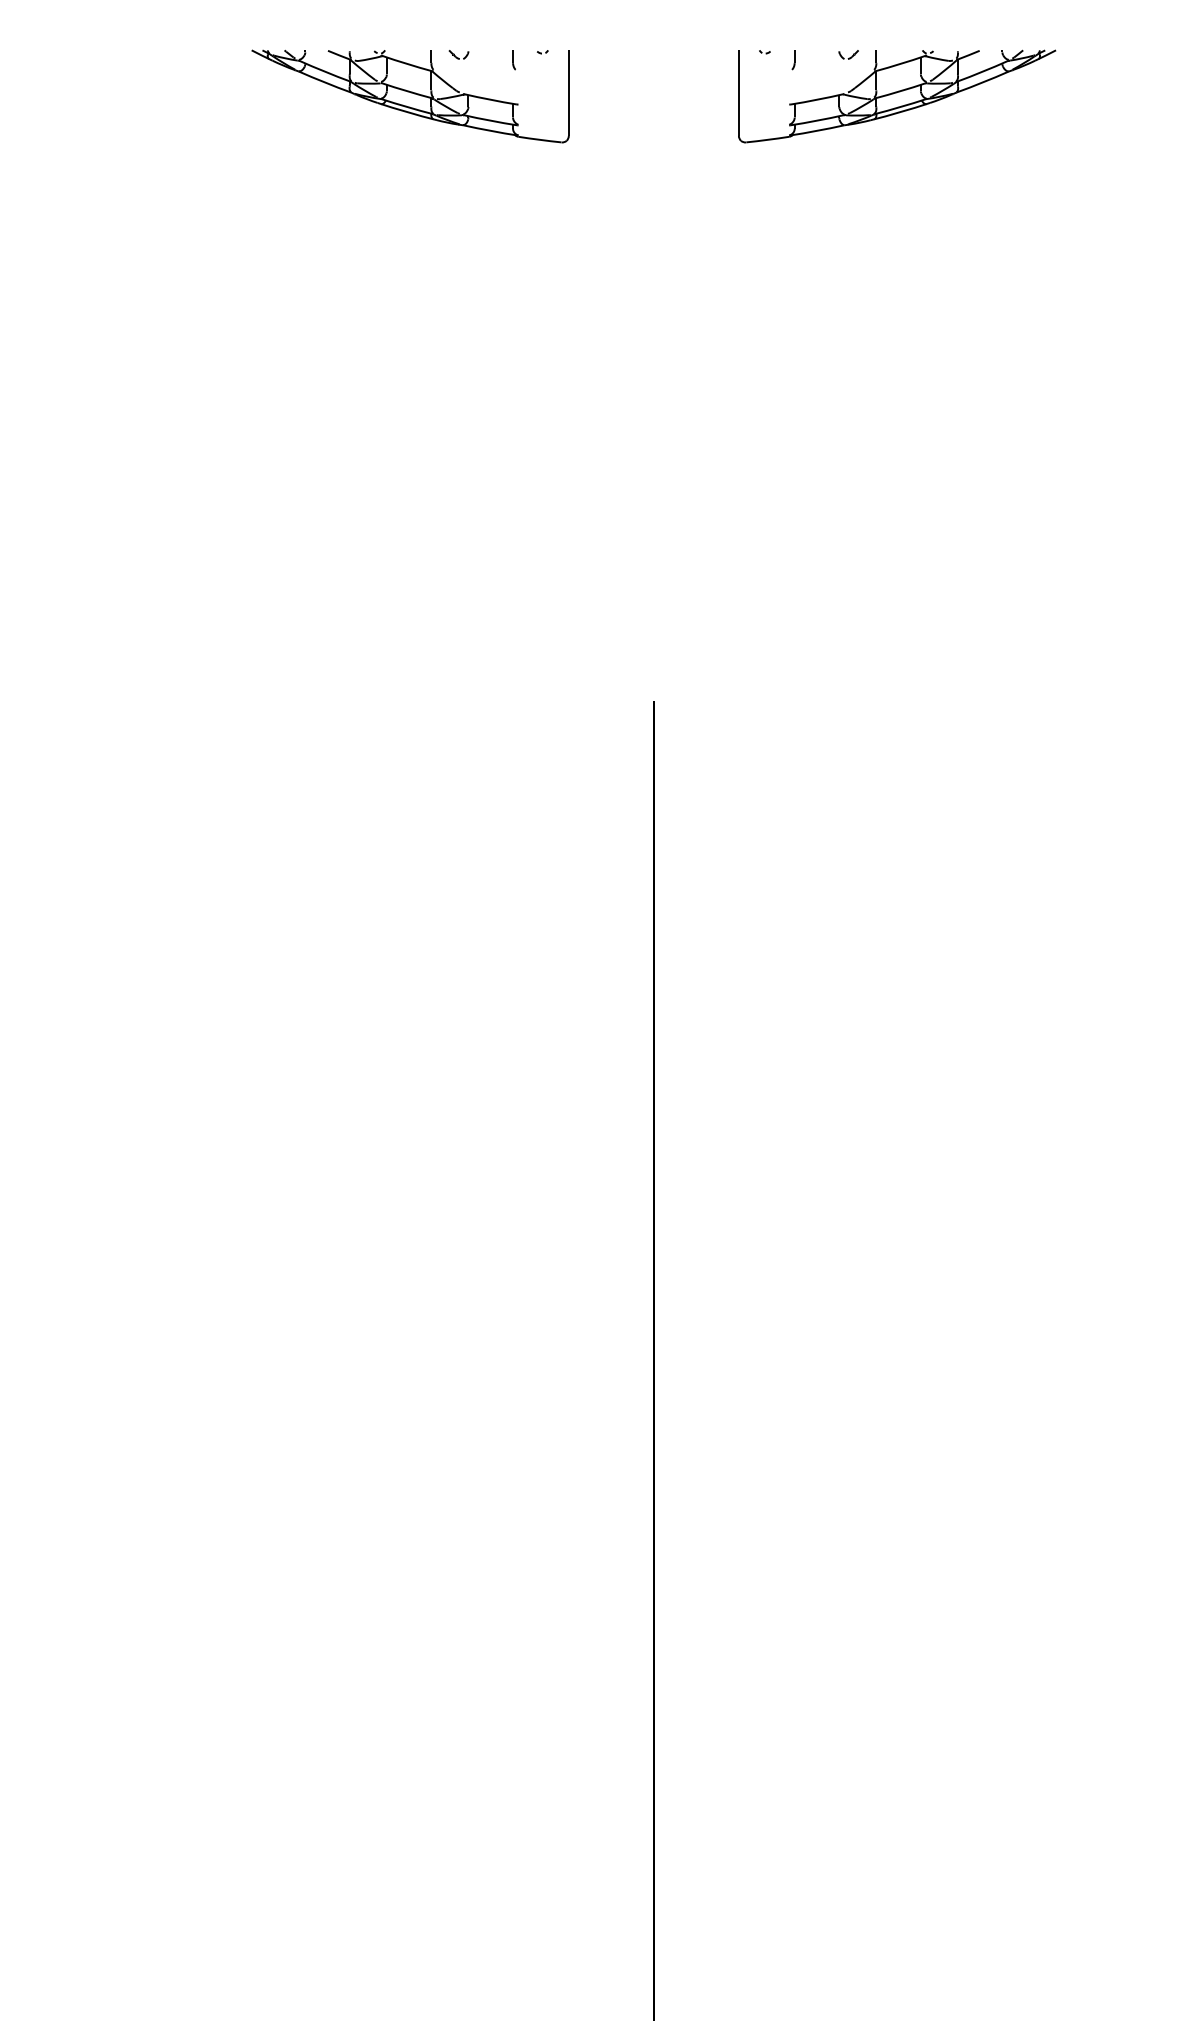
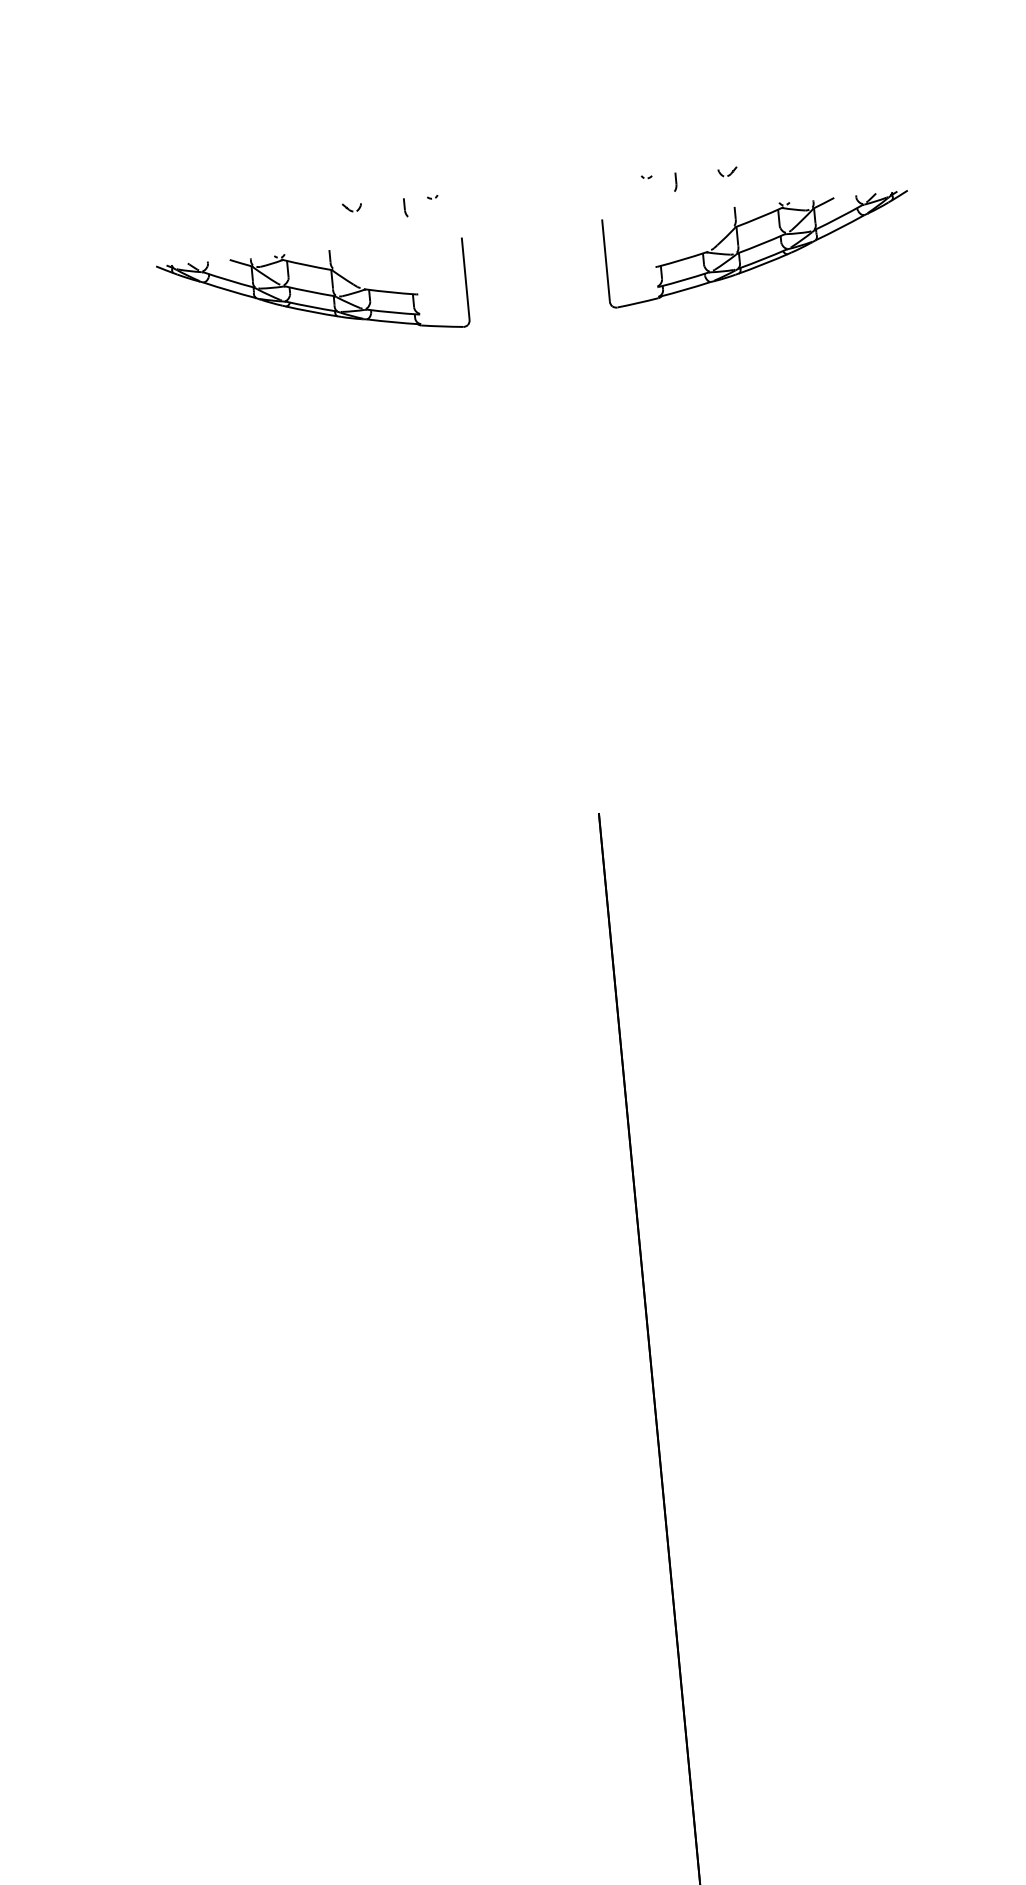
part: (410, 96) -> (313, 296), moved
part: (897, 96) -> (759, 249), moved

